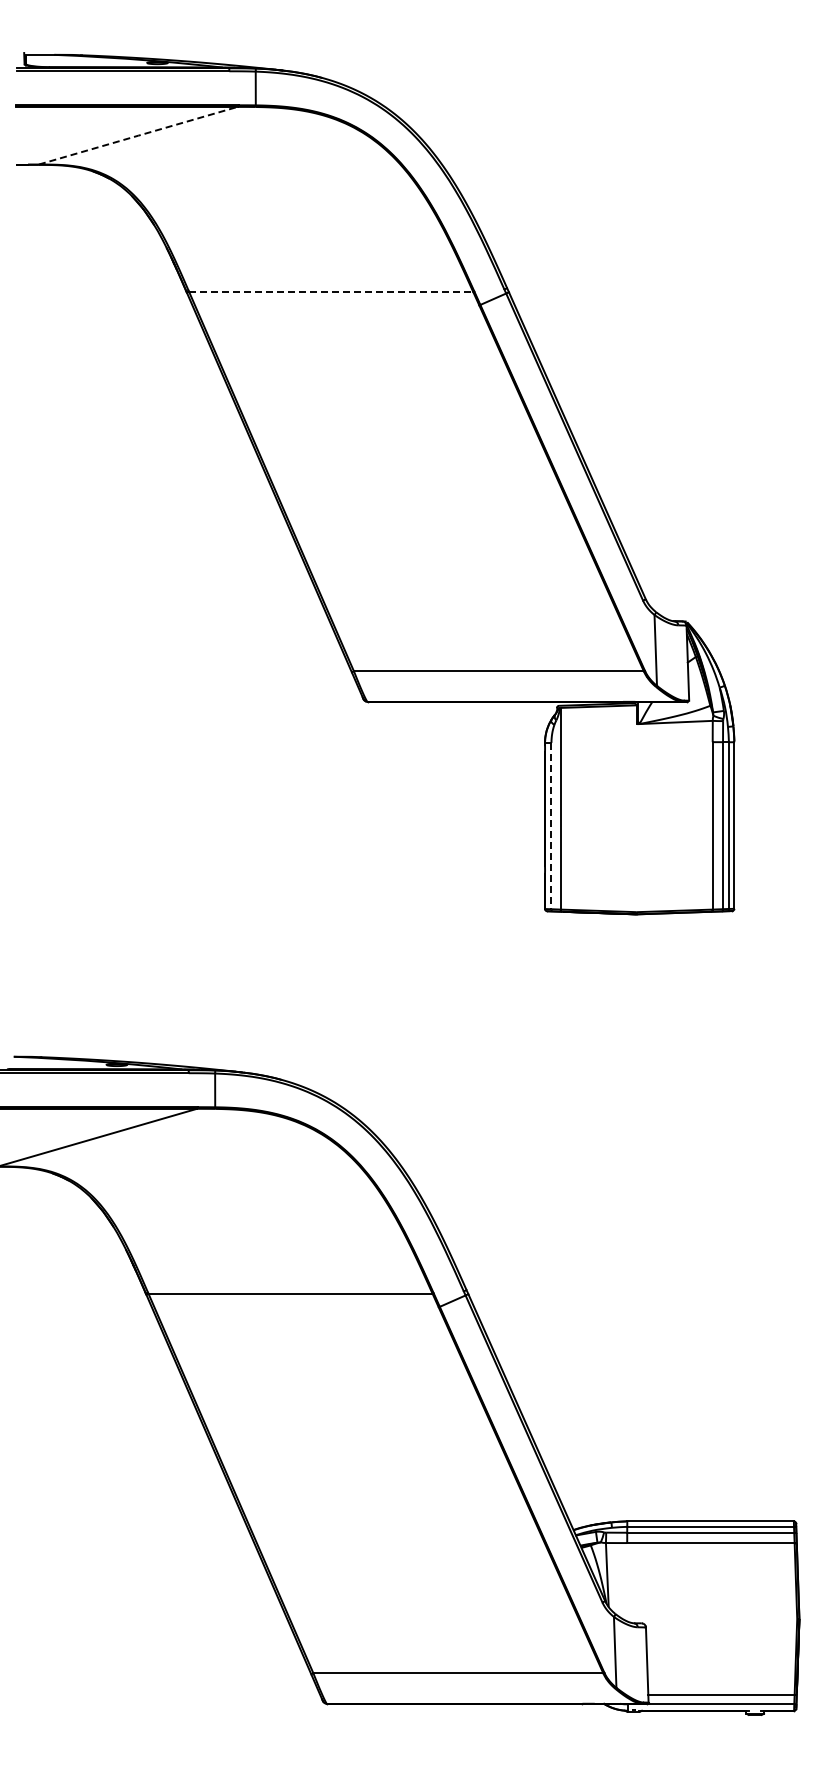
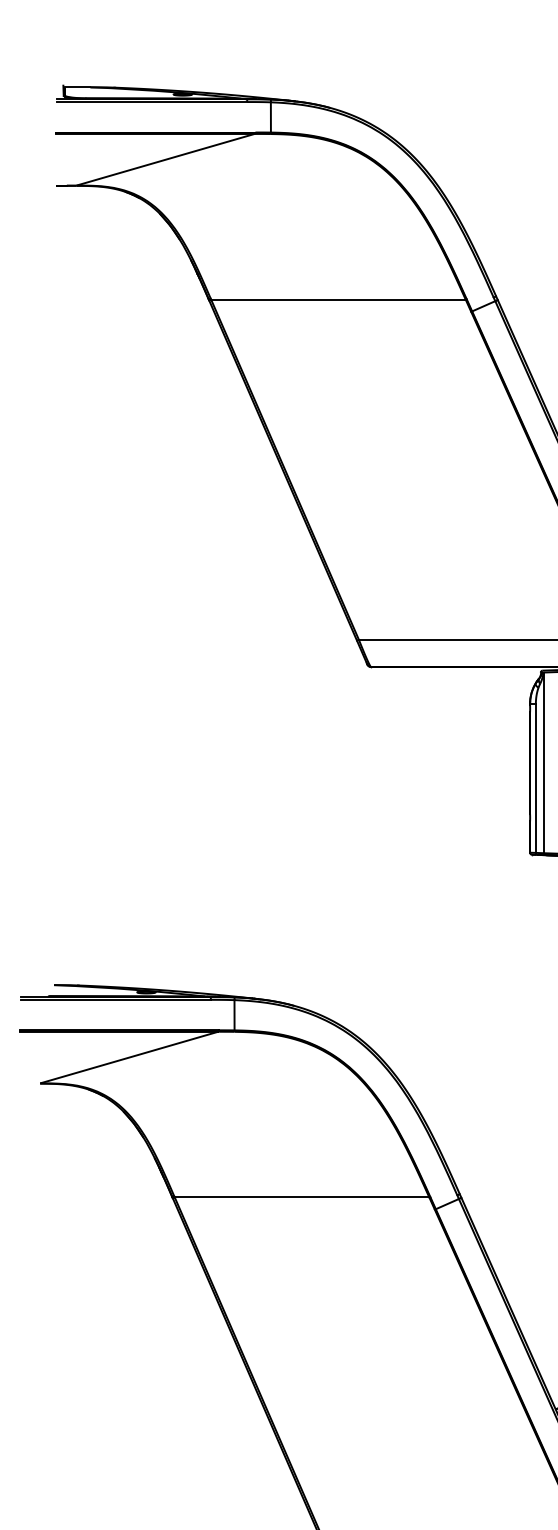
line: (138, 135) -> (165, 159), dashed -> solid
line: (331, 291) -> (338, 299), dashed -> solid
line: (551, 826) -> (535, 778), dashed -> solid

